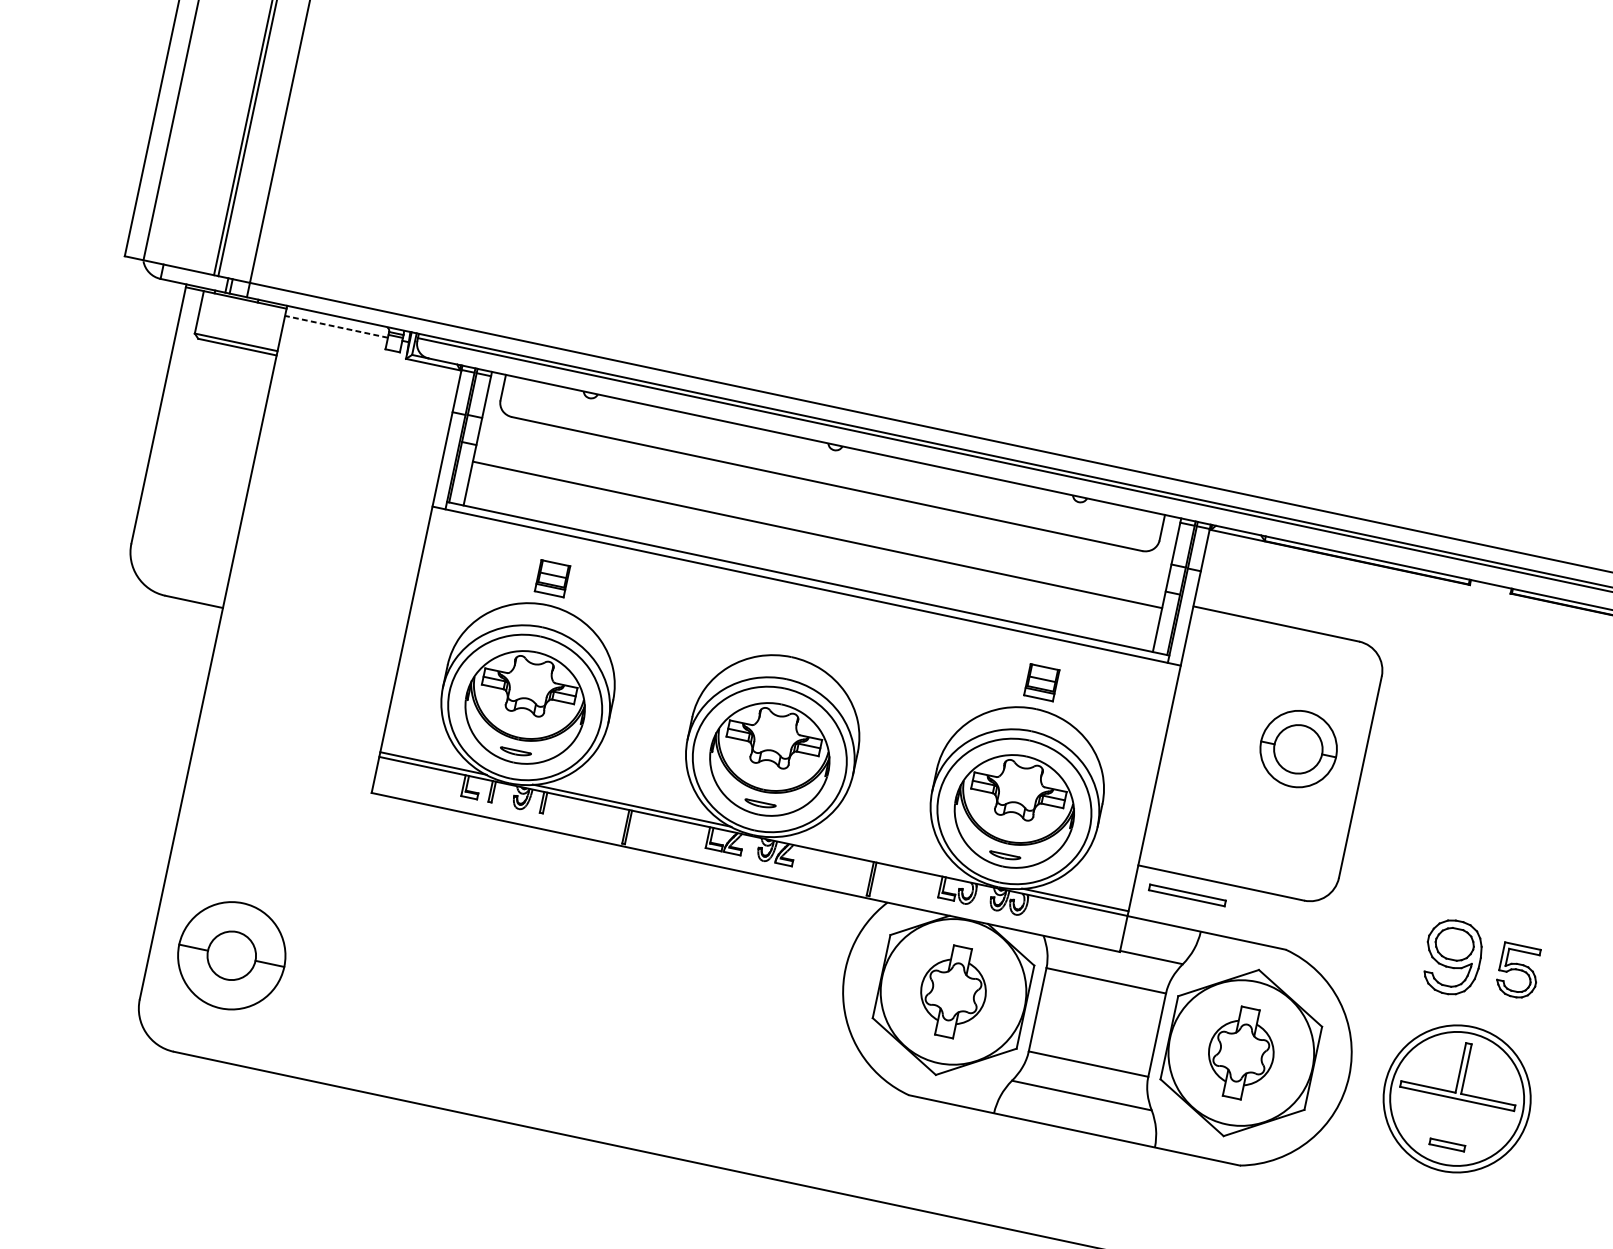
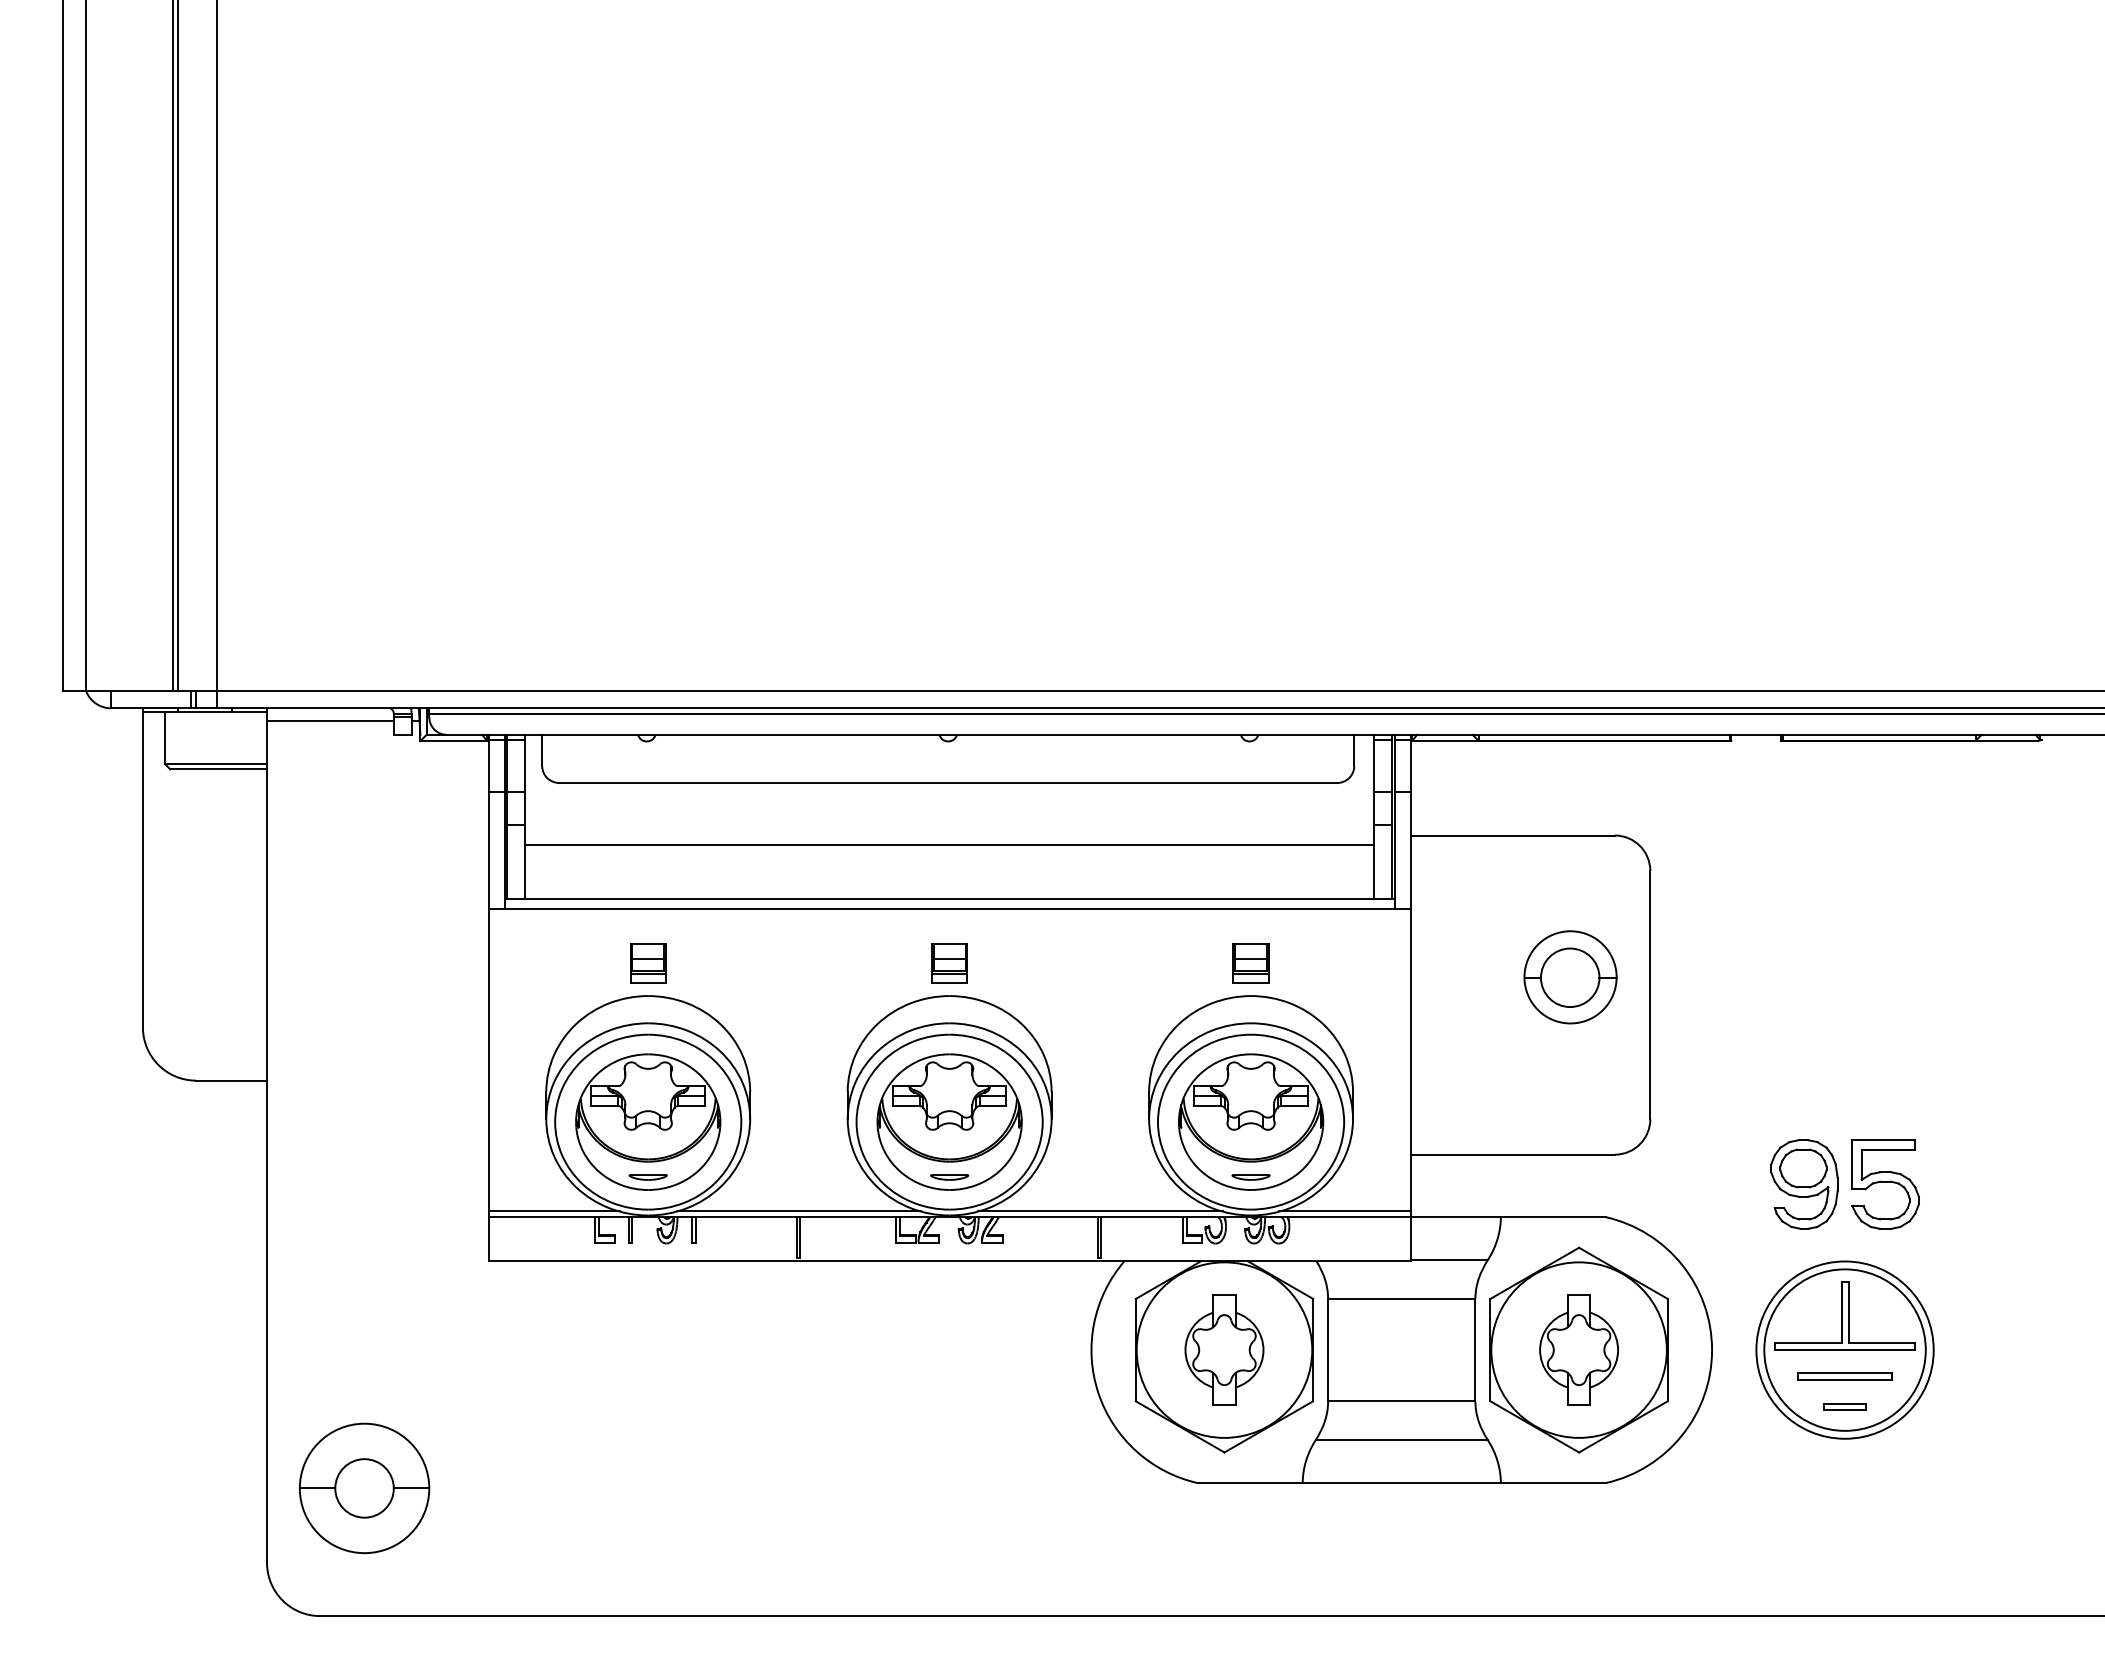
line: (335, 326) -> (329, 720), dashed -> solid
part: (797, 630) -> (949, 963), added
line: (876, 857) -> (1100, 1211), added
part: (1187, 895) -> (1844, 1376), moved
part: (1518, 971) -> (1885, 1184), size x1.43

